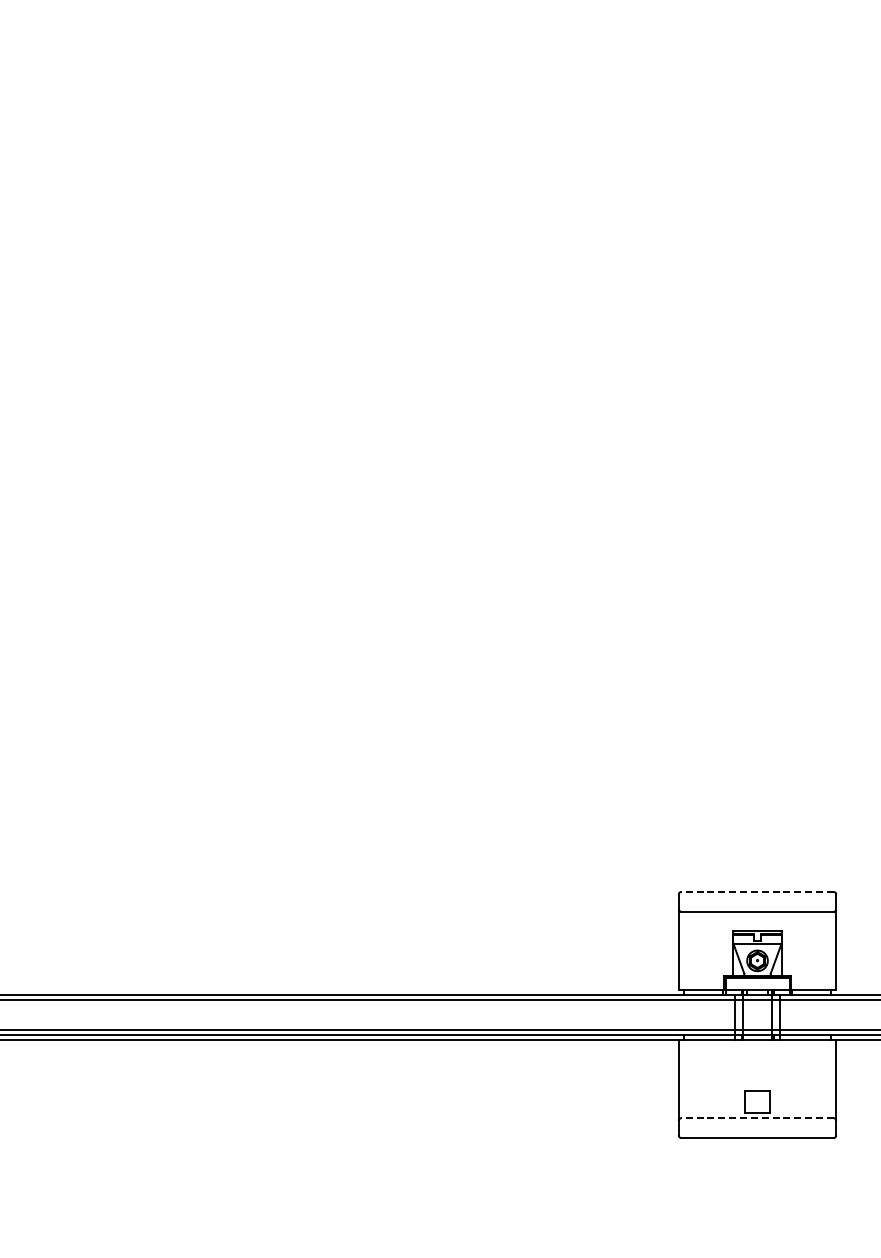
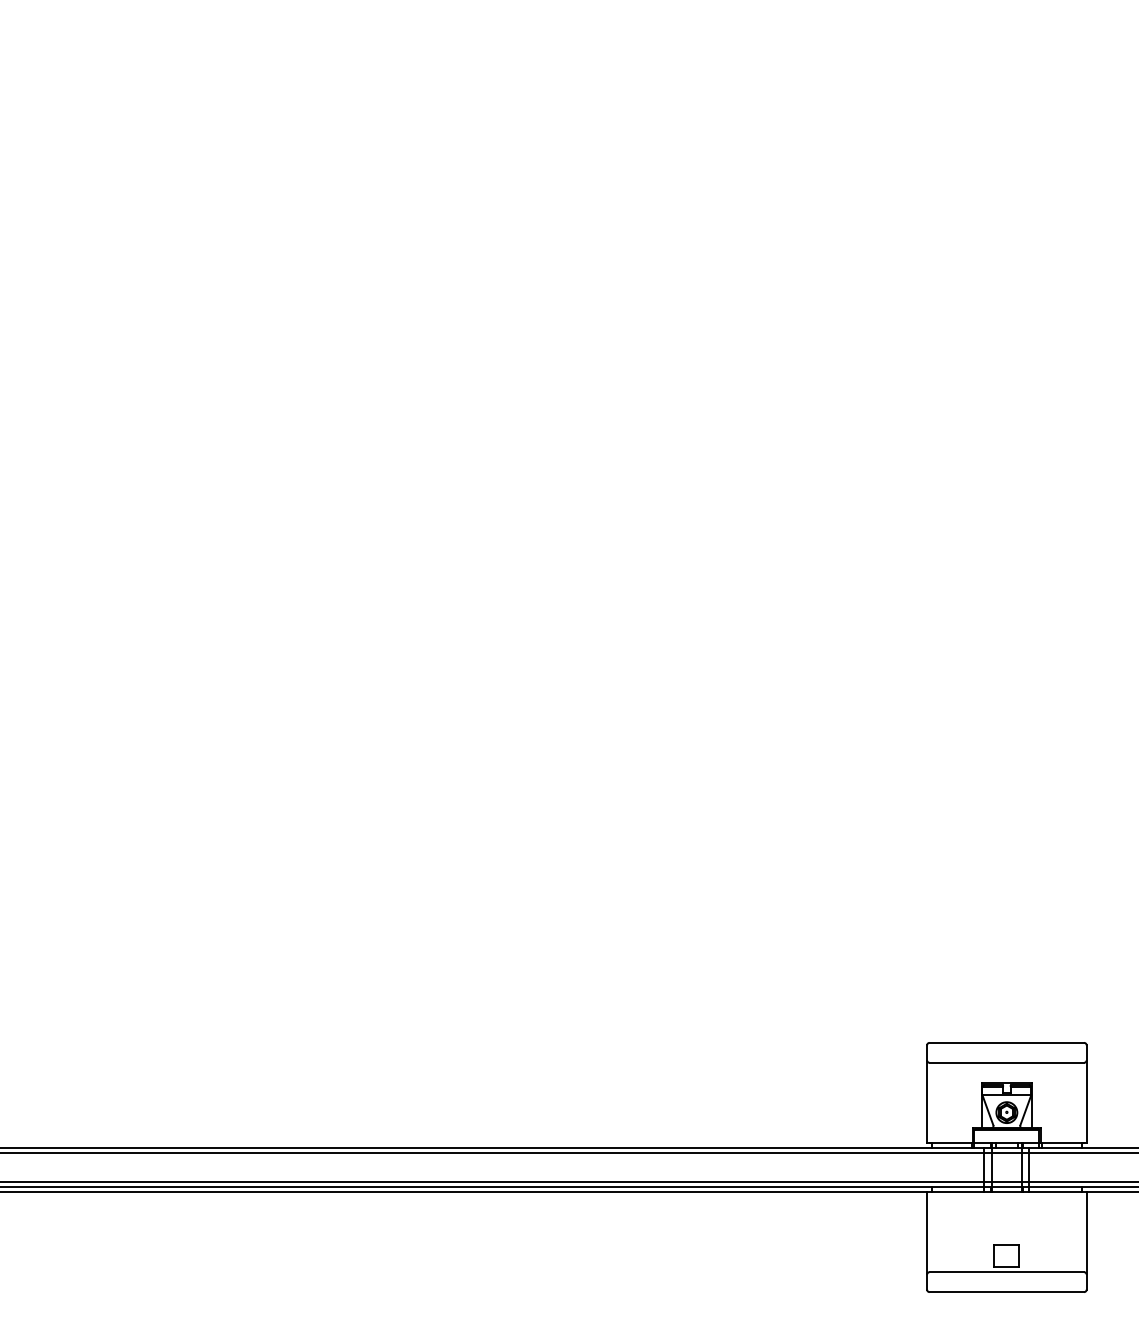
line: (757, 891) -> (1006, 1042), dashed -> solid
line: (757, 1118) -> (1006, 1272), dashed -> solid

